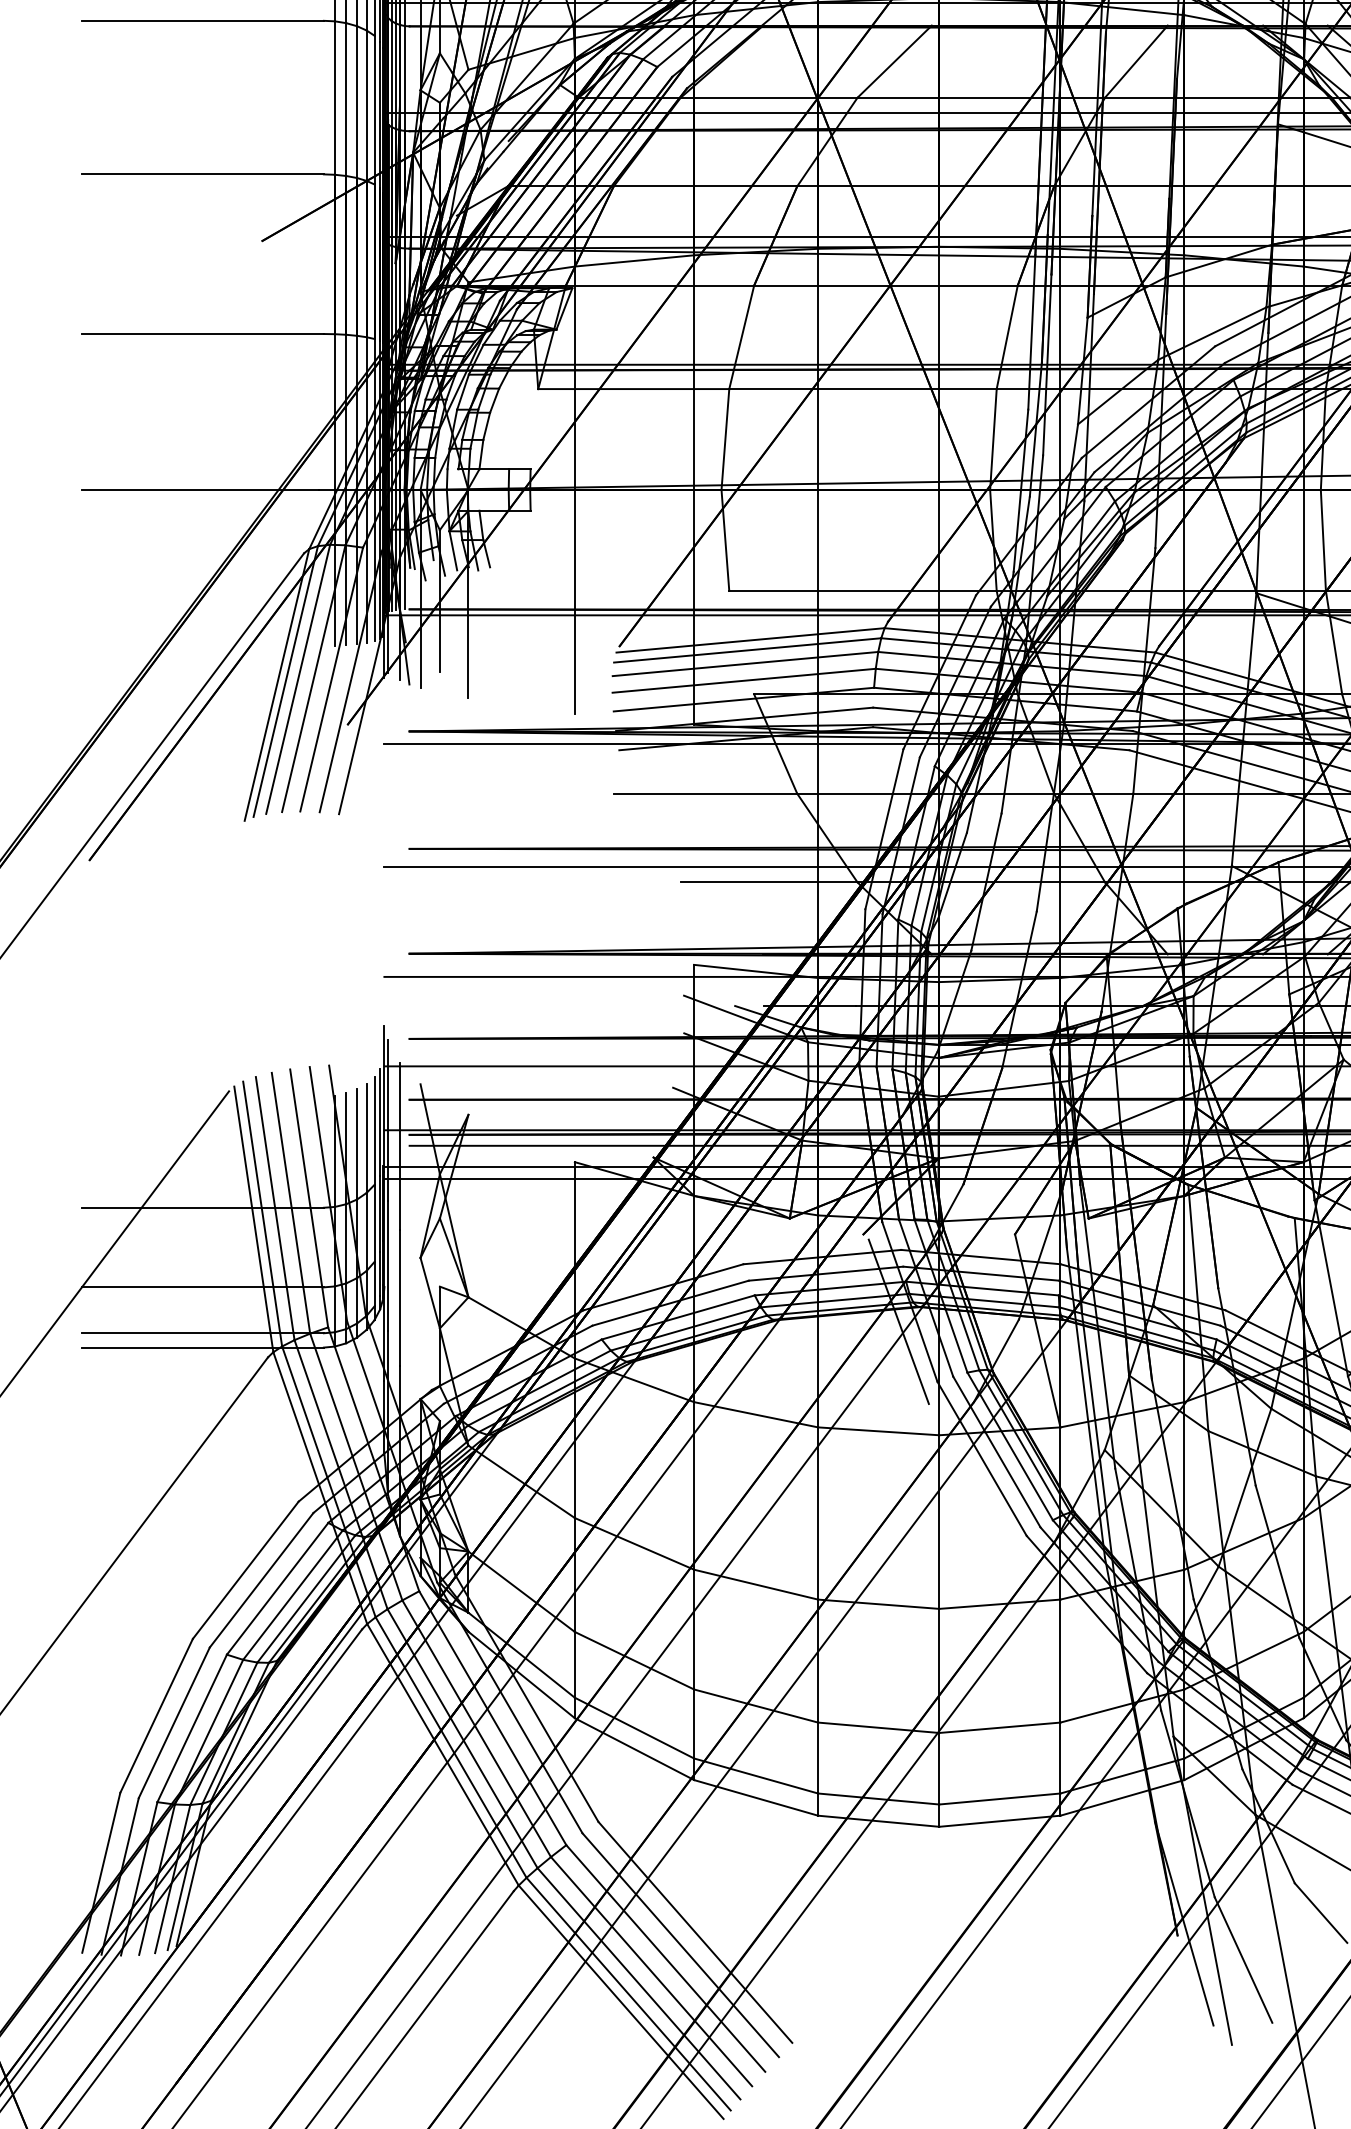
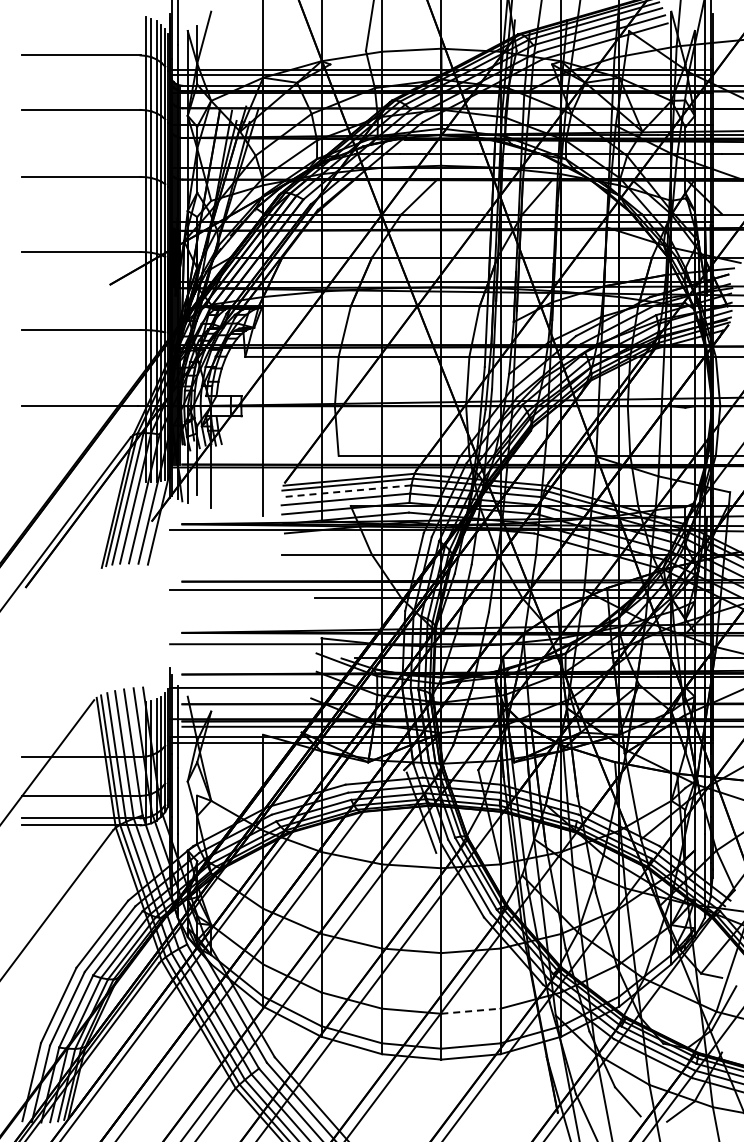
line: (745, 664) -> (346, 491), solid -> dashed
line: (999, 1728) -> (470, 1011), solid -> dashed

